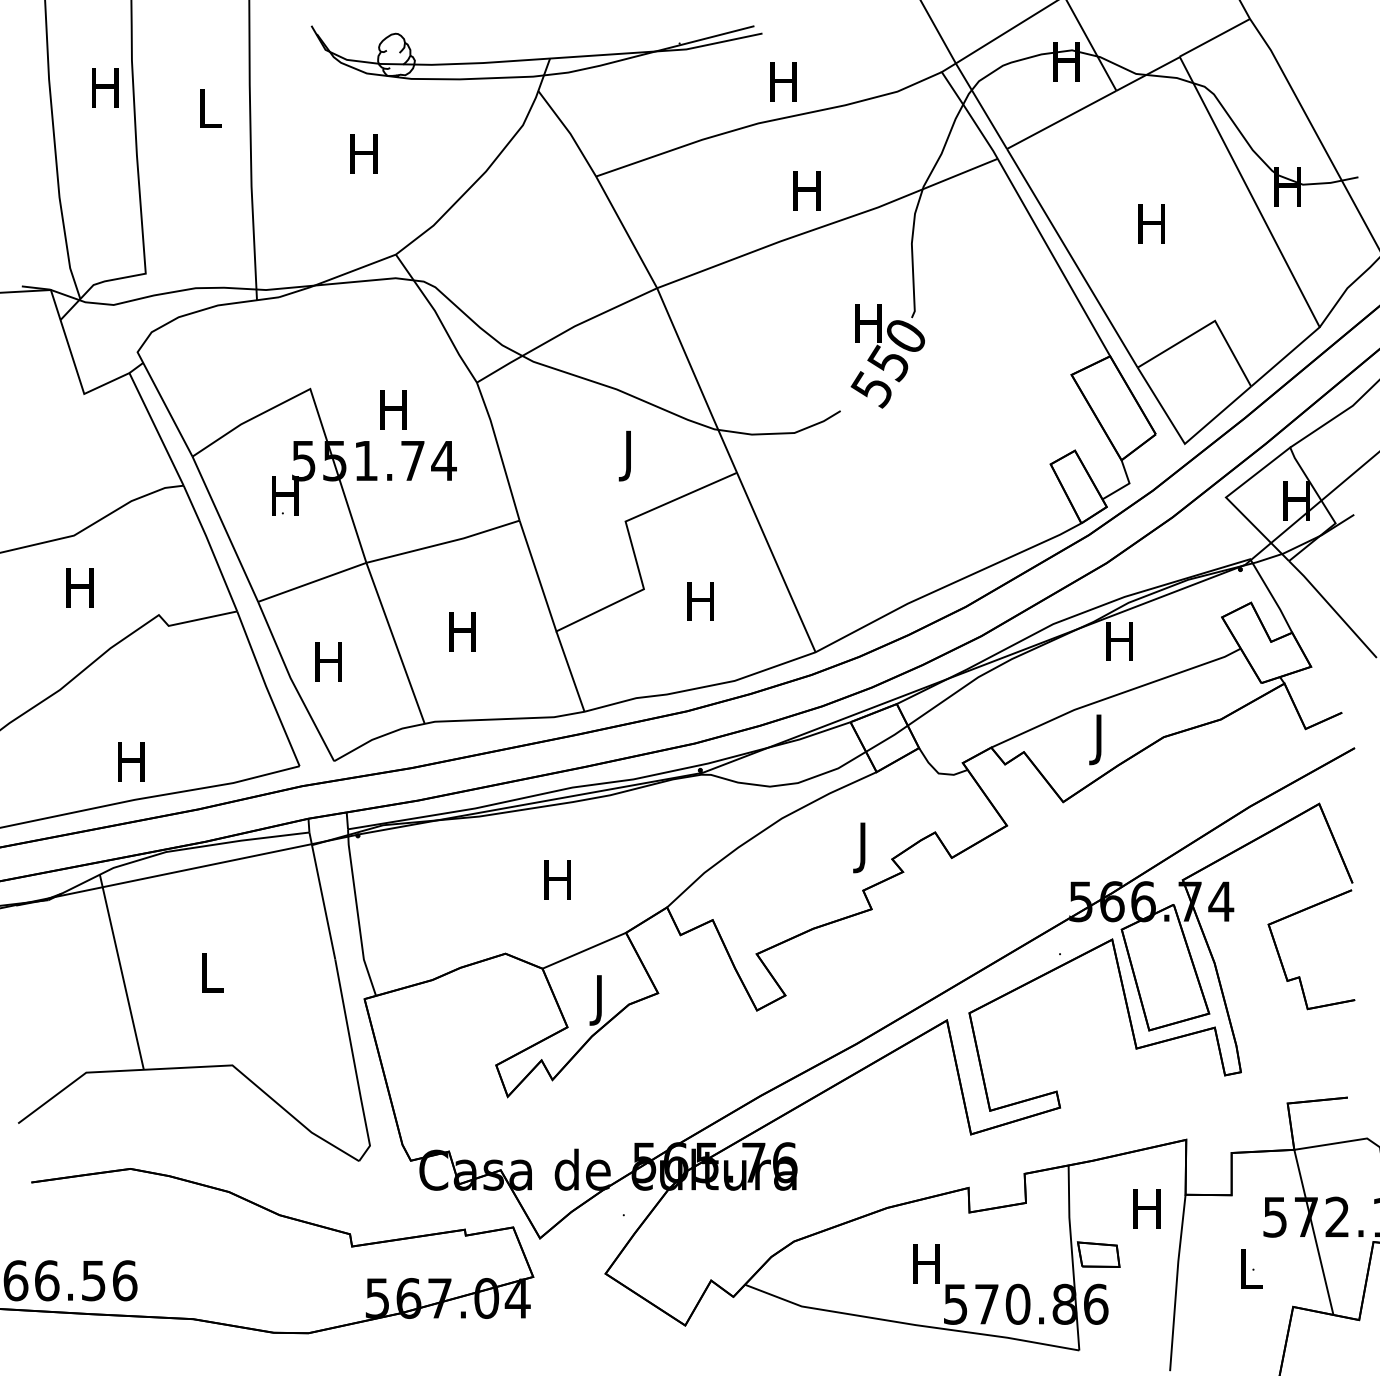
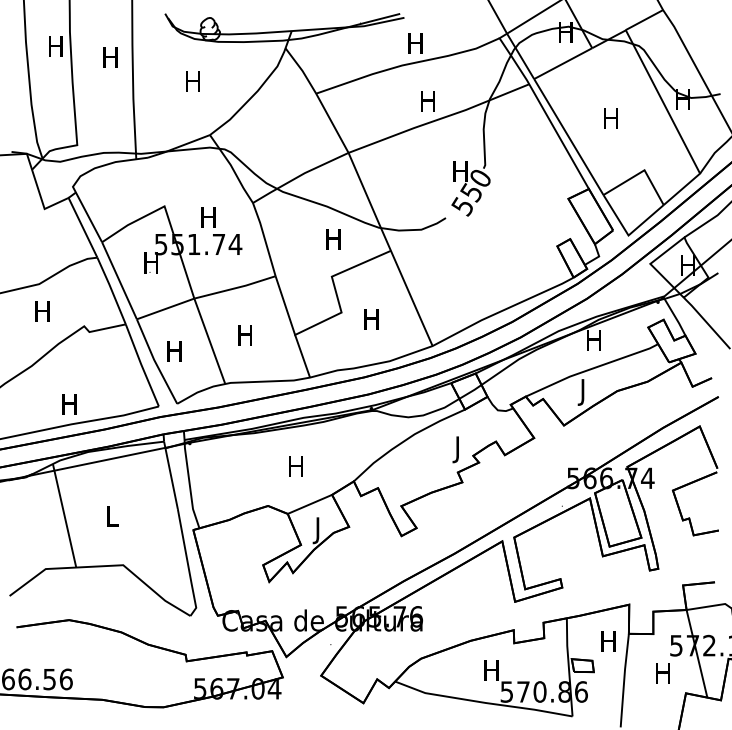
text: (208, 108) -> (110, 57), L -> H
text: (628, 455) -> (333, 241), J -> H
text: (1248, 1269) -> (662, 673), L -> H

